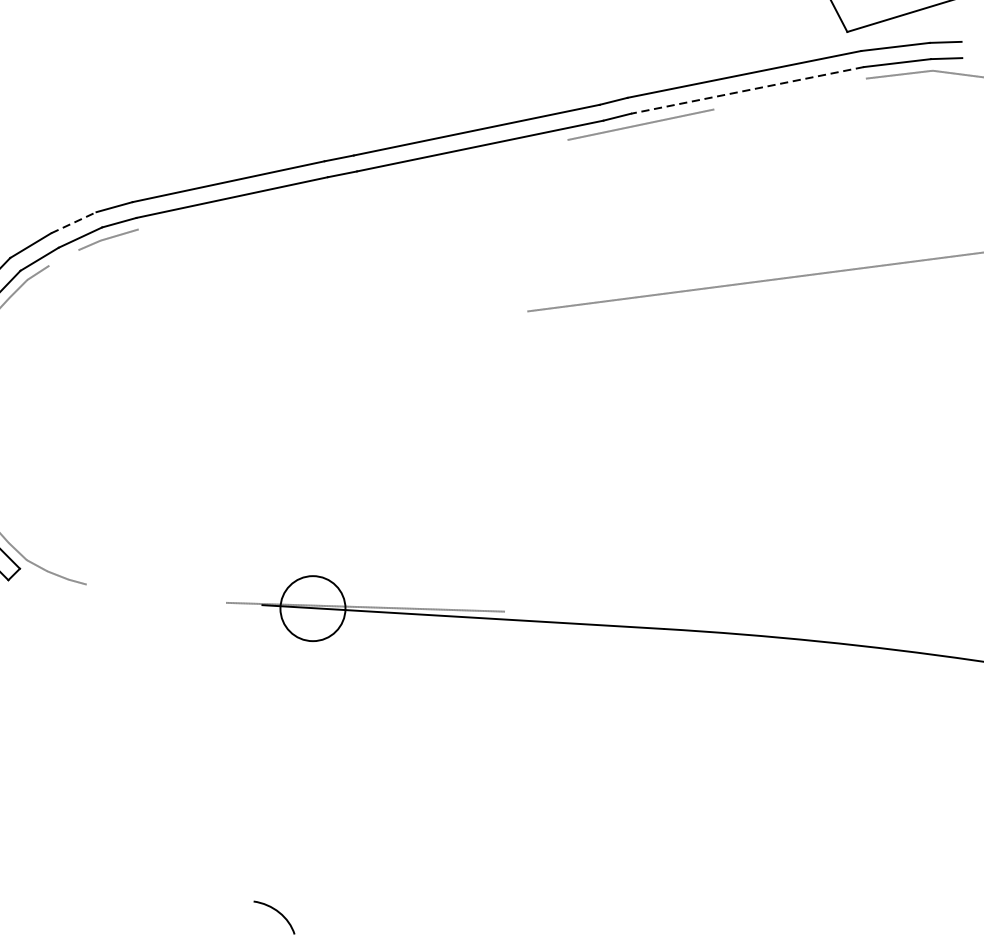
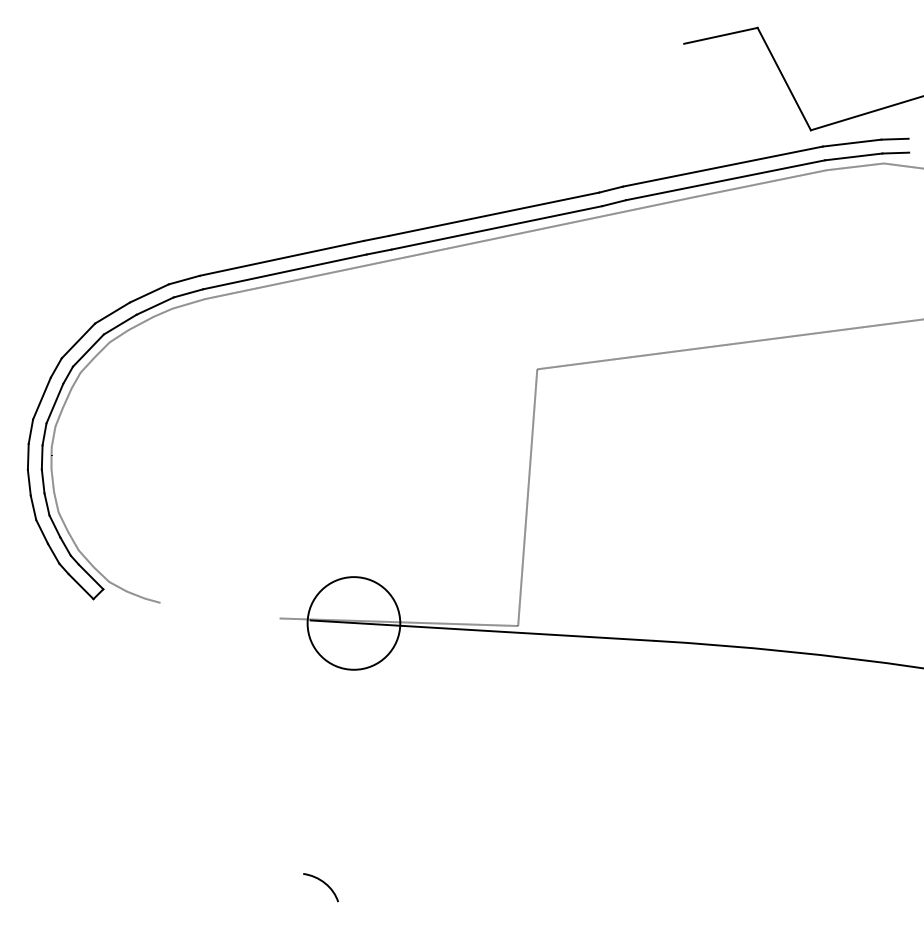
line: (747, 90) -> (725, 180), dashed -> solid
line: (789, 94) -> (761, 183), added
line: (352, 184) -> (387, 260), added
line: (73, 222) -> (149, 293), dashed -> solid
line: (63, 257) -> (140, 323), added
line: (515, 461) -> (527, 497), added
circle: (312, 608) -> (353, 623), size x1.67

